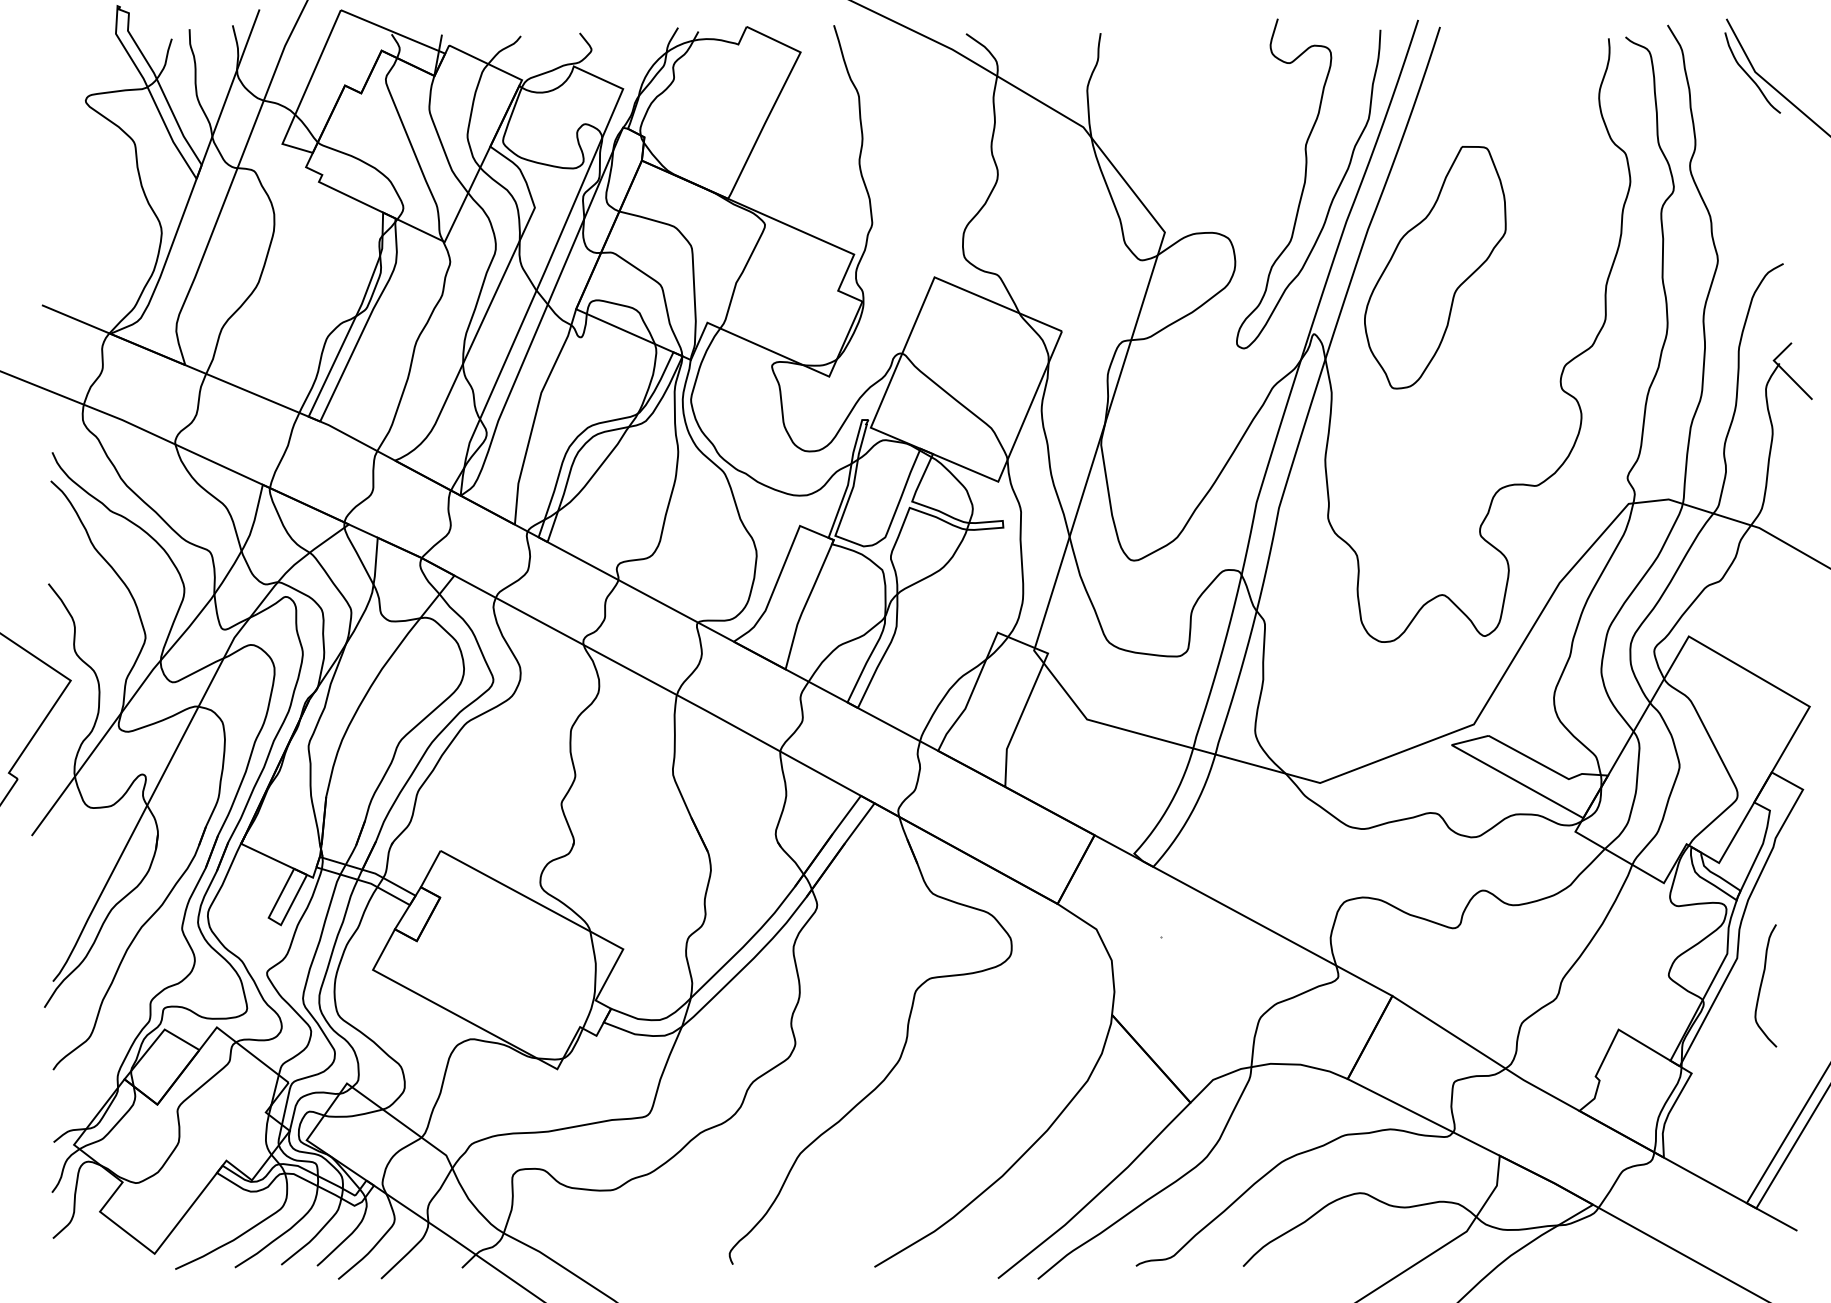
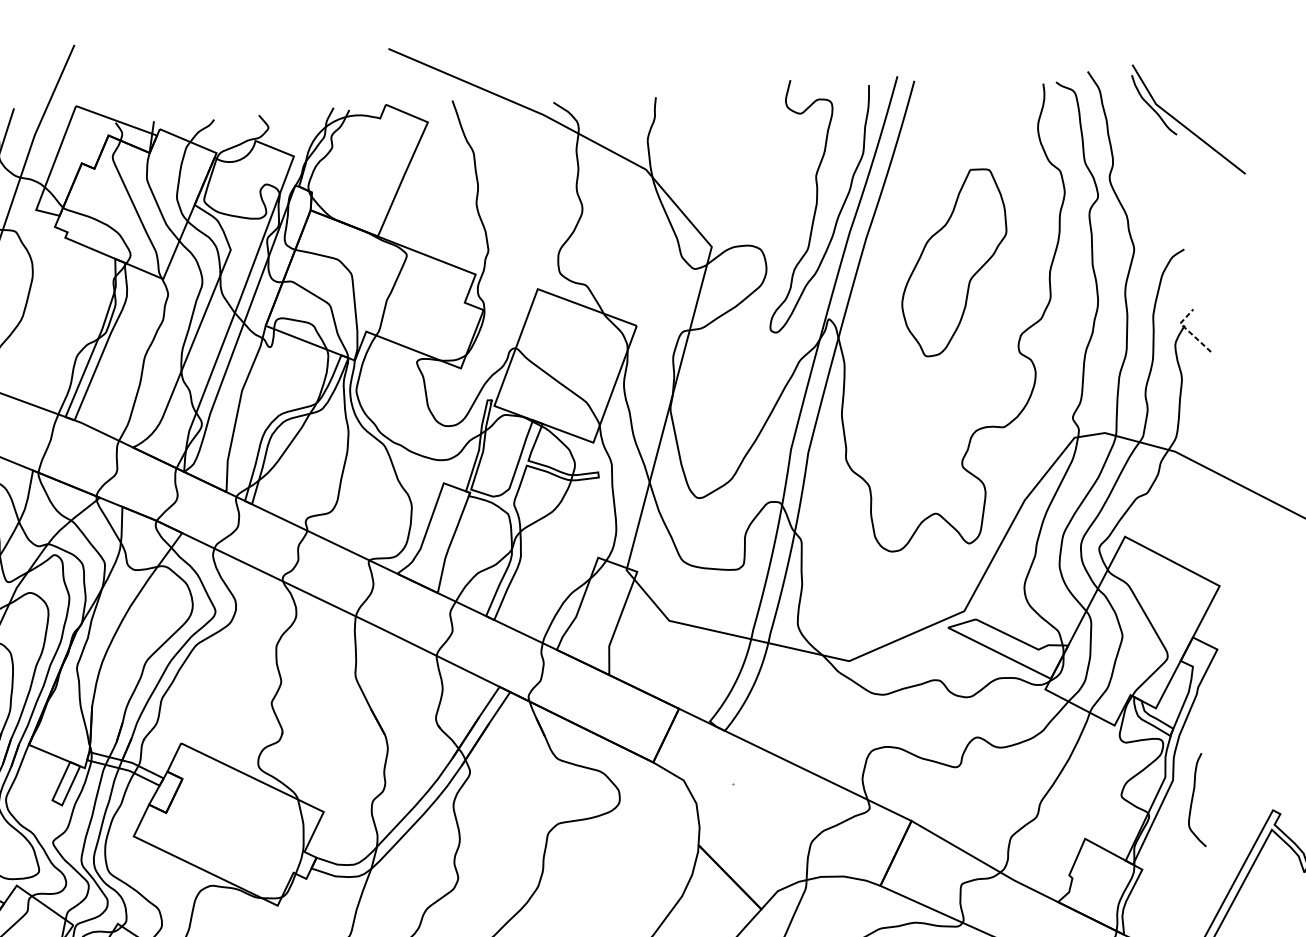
part: (1435, 267) -> (954, 262), moved
line: (1783, 370) -> (1187, 330), solid -> dashed

